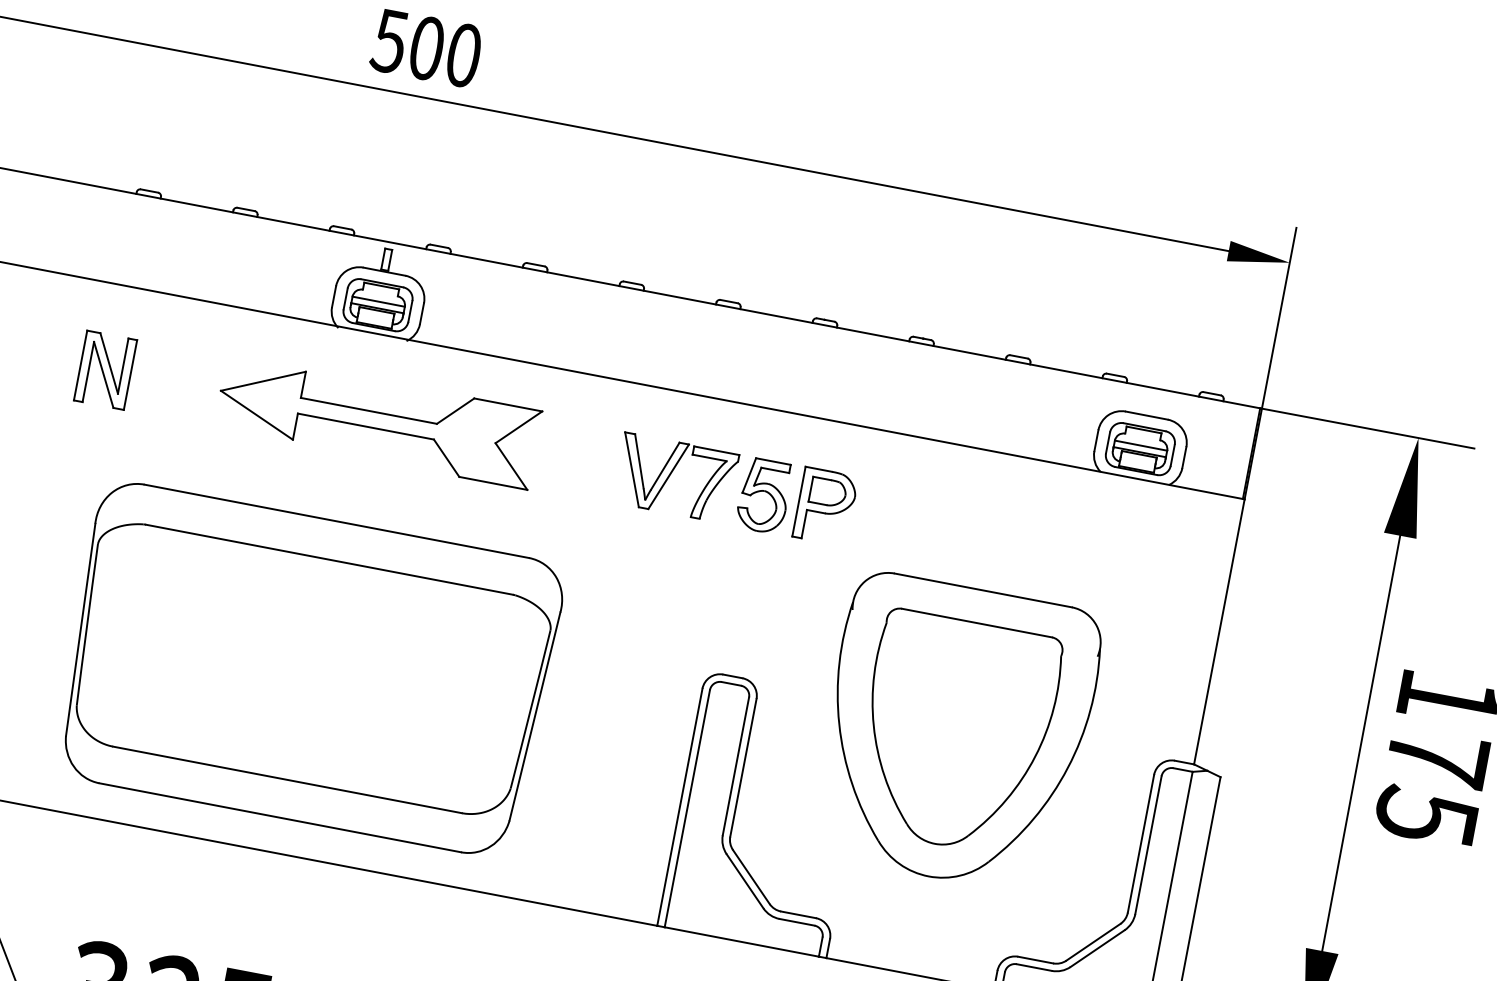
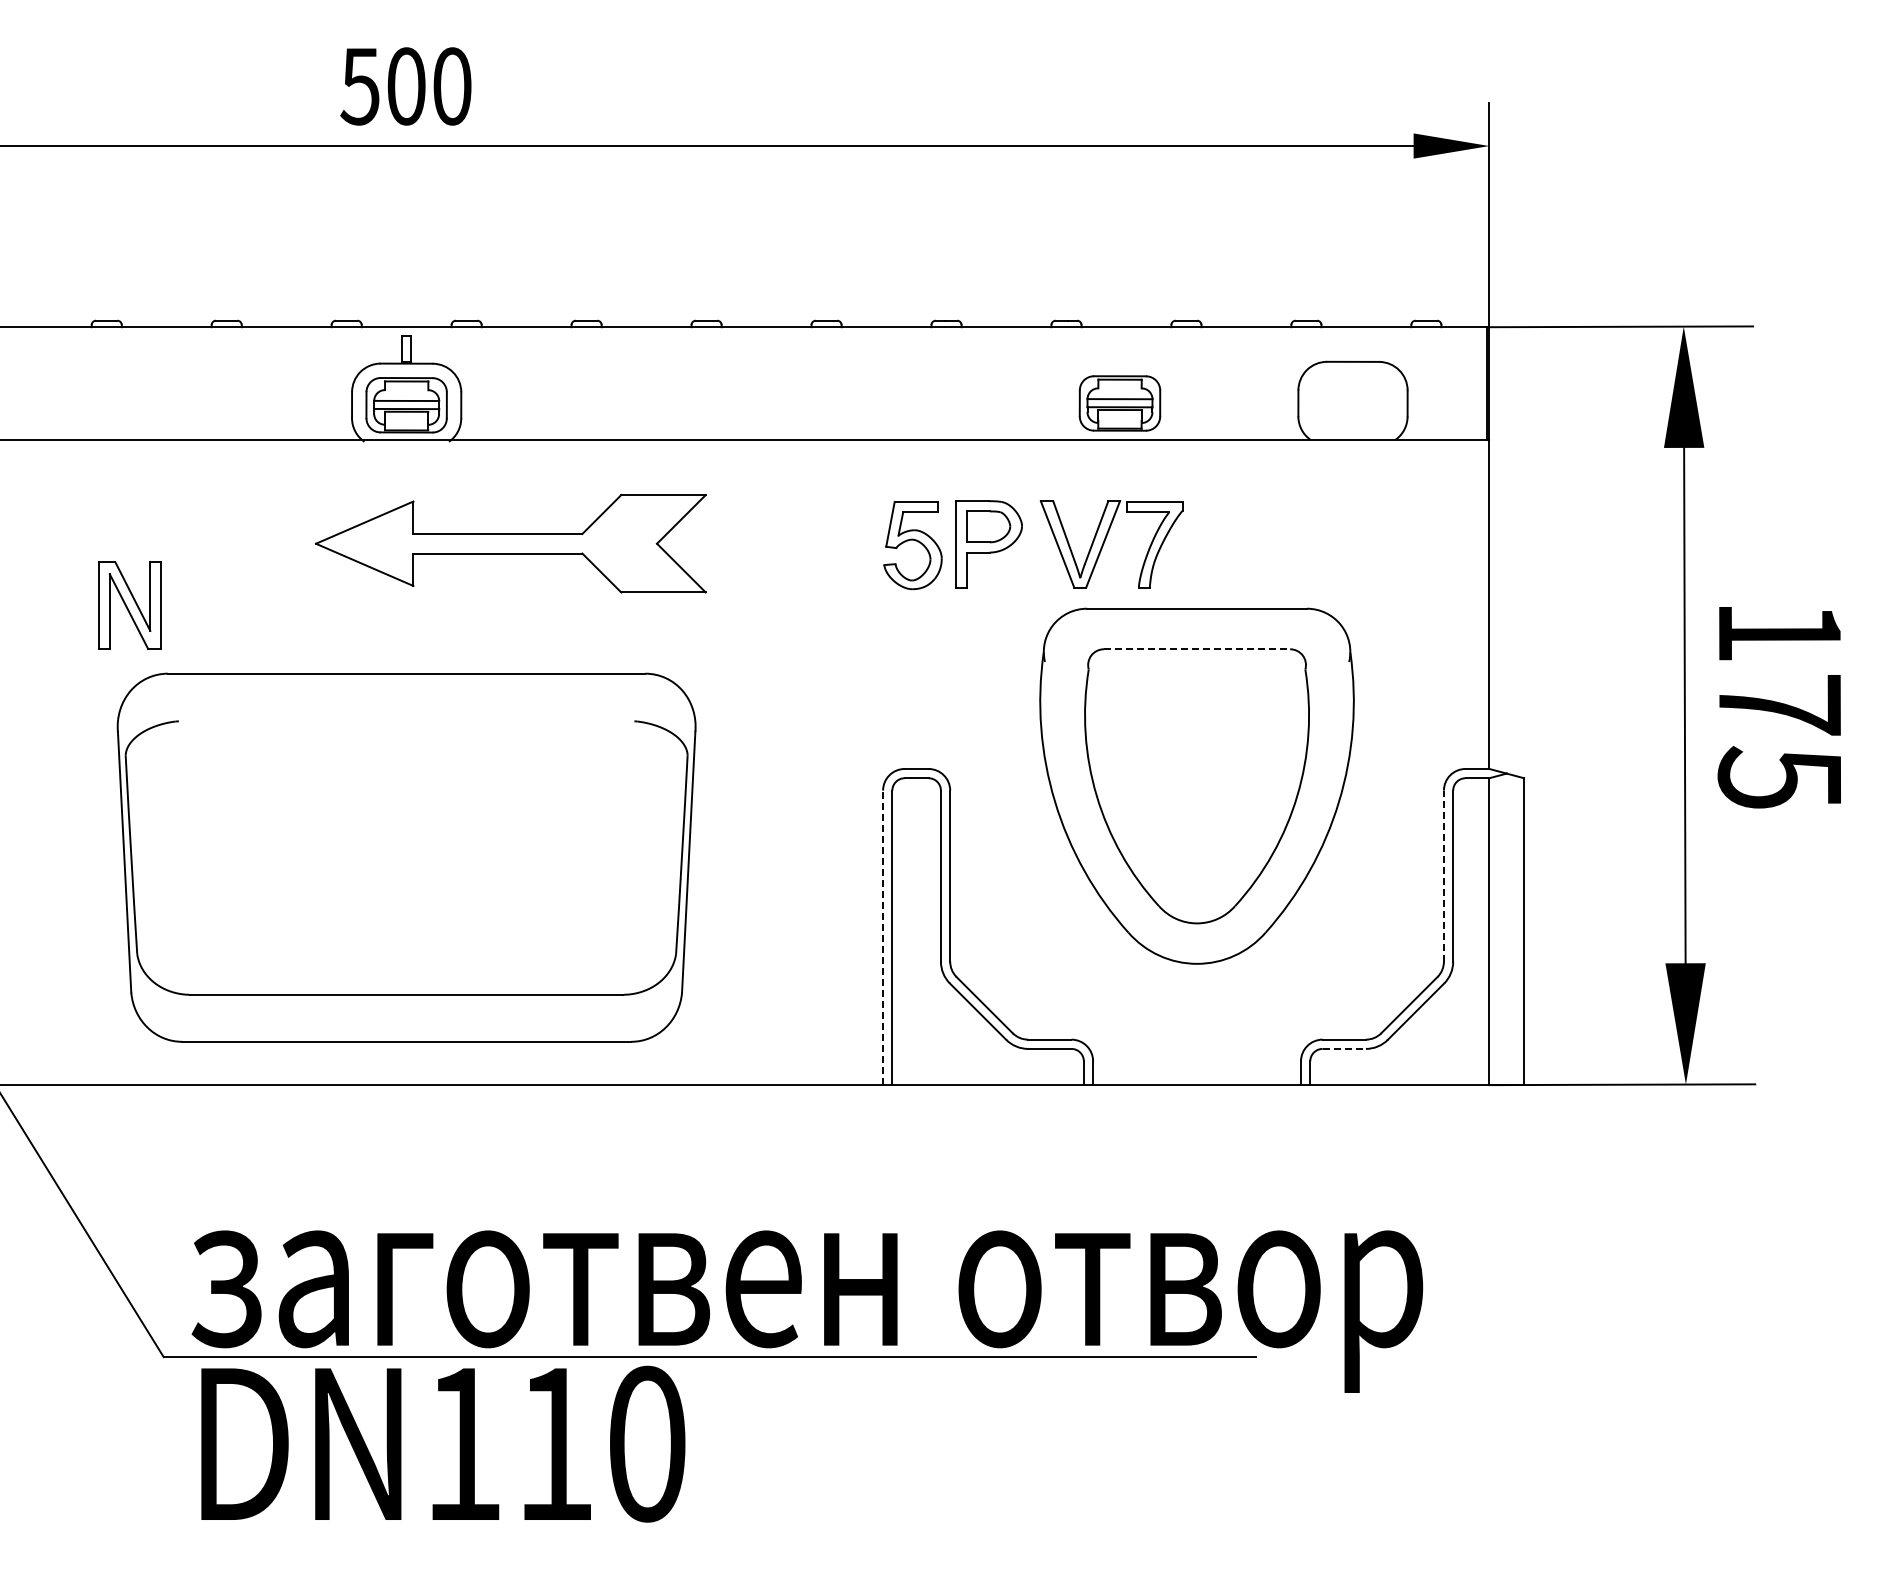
part: (105, 370) -> (129, 605), moved
part: (377, 420) -> (510, 543), moved
part: (1139, 449) -> (1119, 403), moved
part: (671, 474) -> (1105, 541), moved
line: (329, 559) -> (406, 721), removed
line: (977, 623) -> (1197, 649), solid -> dashed
line: (680, 807) -> (883, 937), solid -> dashed
line: (1140, 843) -> (1443, 876), solid -> dashed
line: (1034, 967) -> (1344, 1048), solid -> dashed

